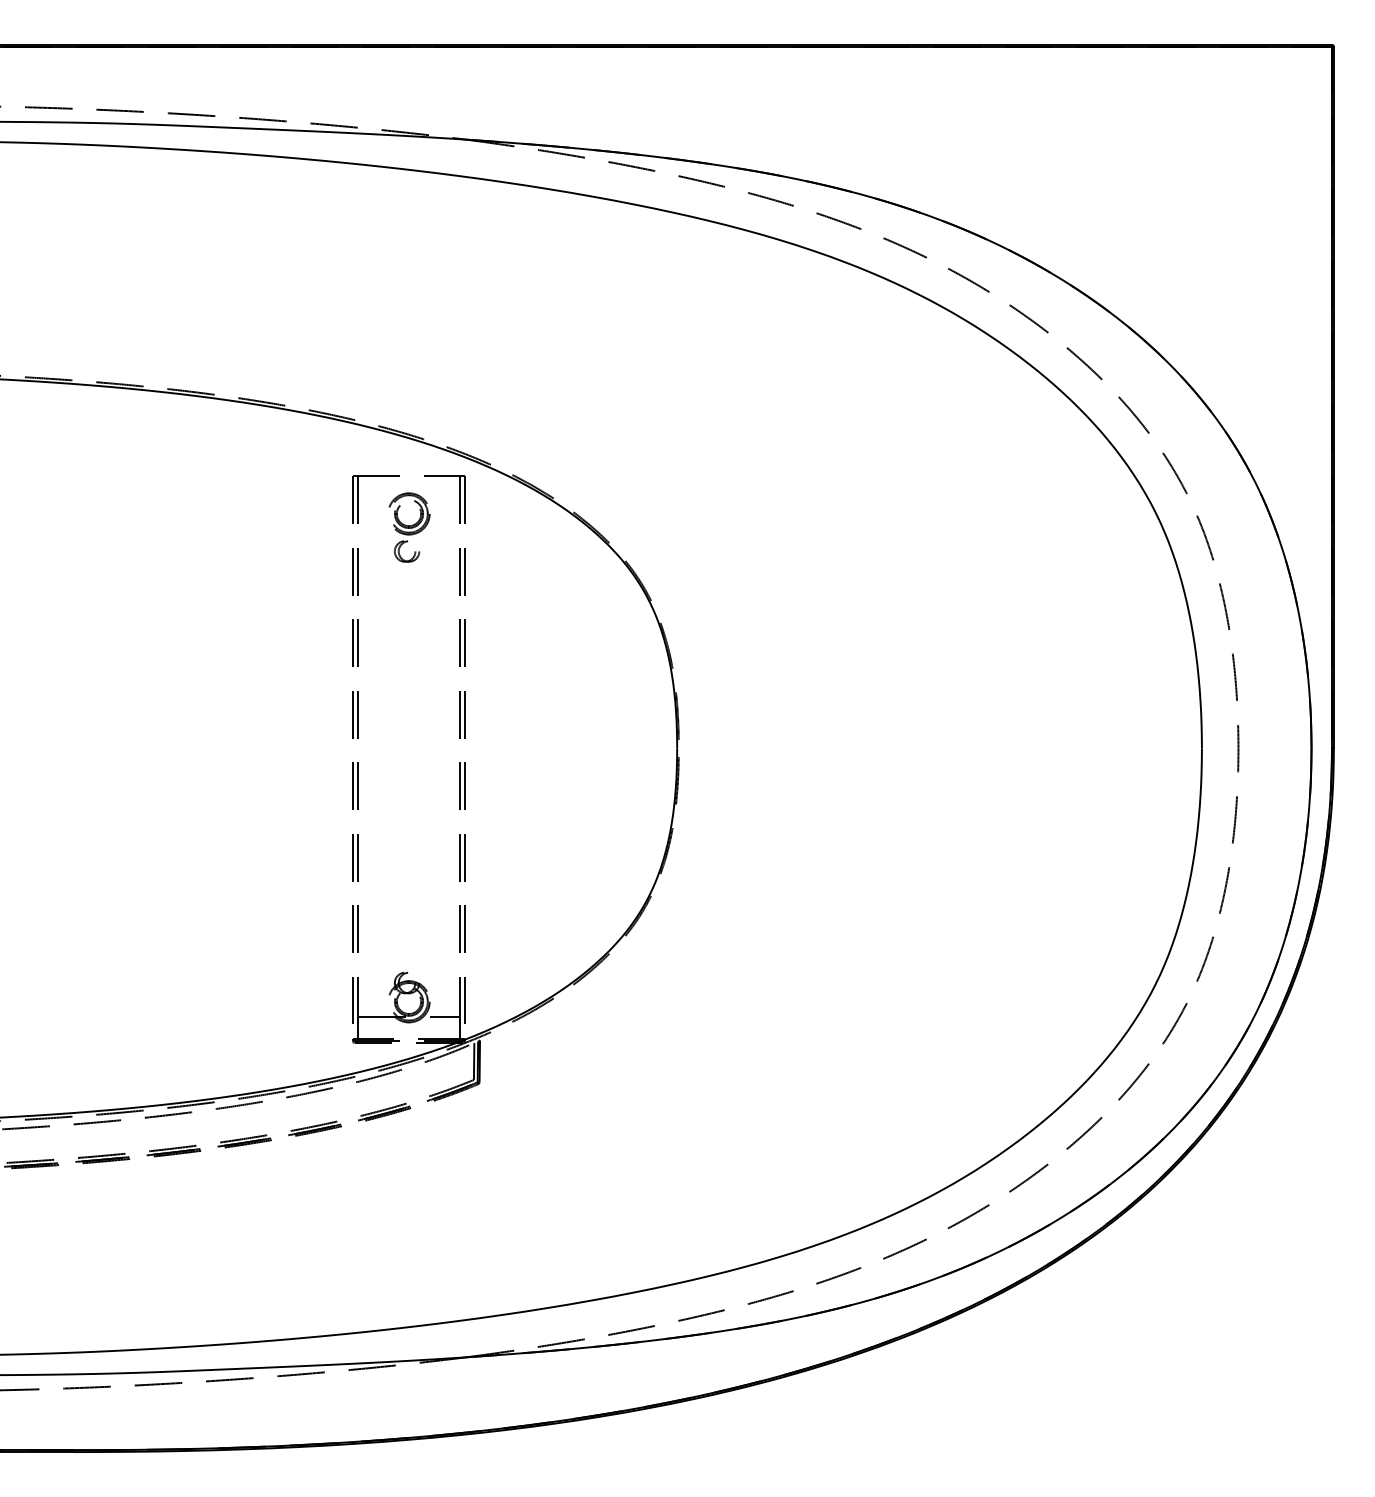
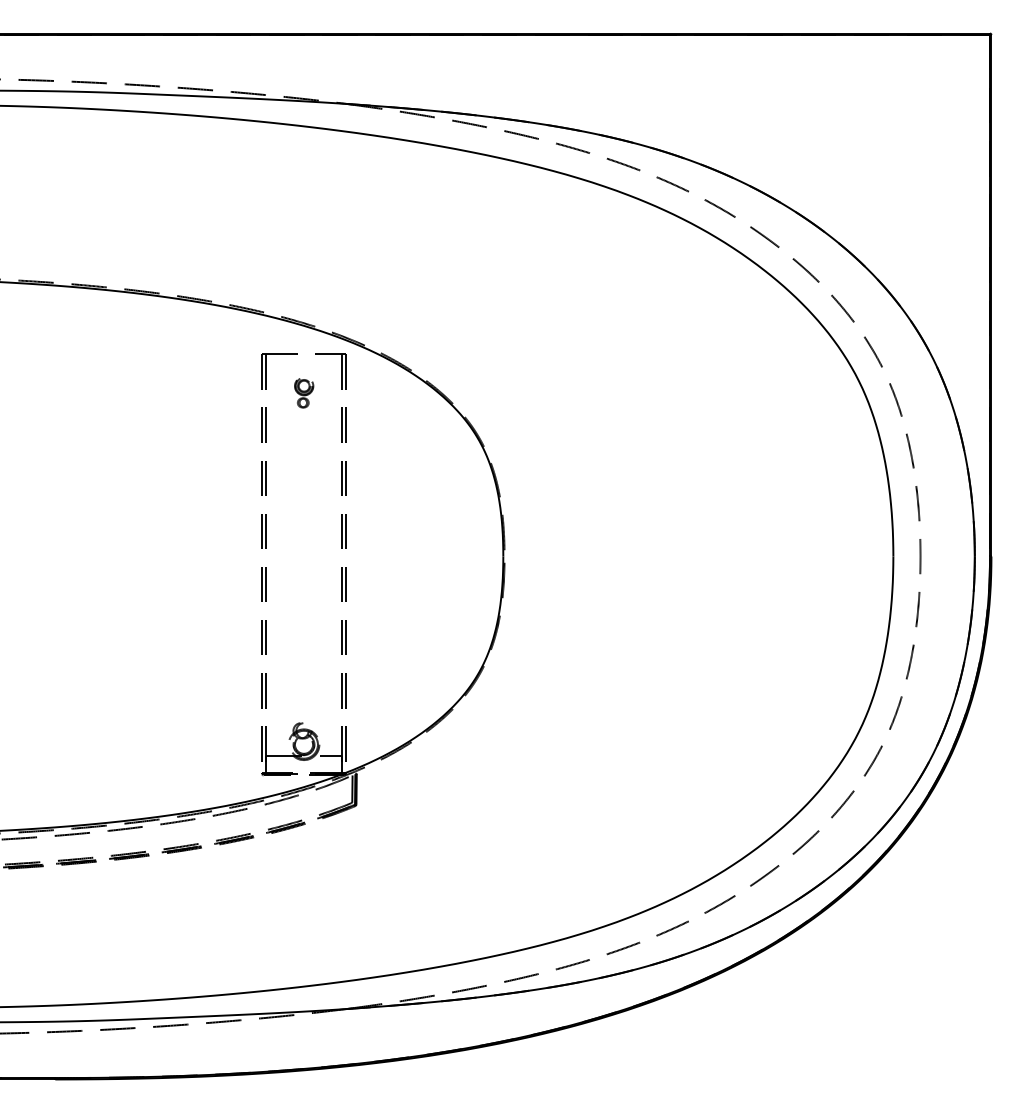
part: (409, 527) -> (304, 392), size x0.6

